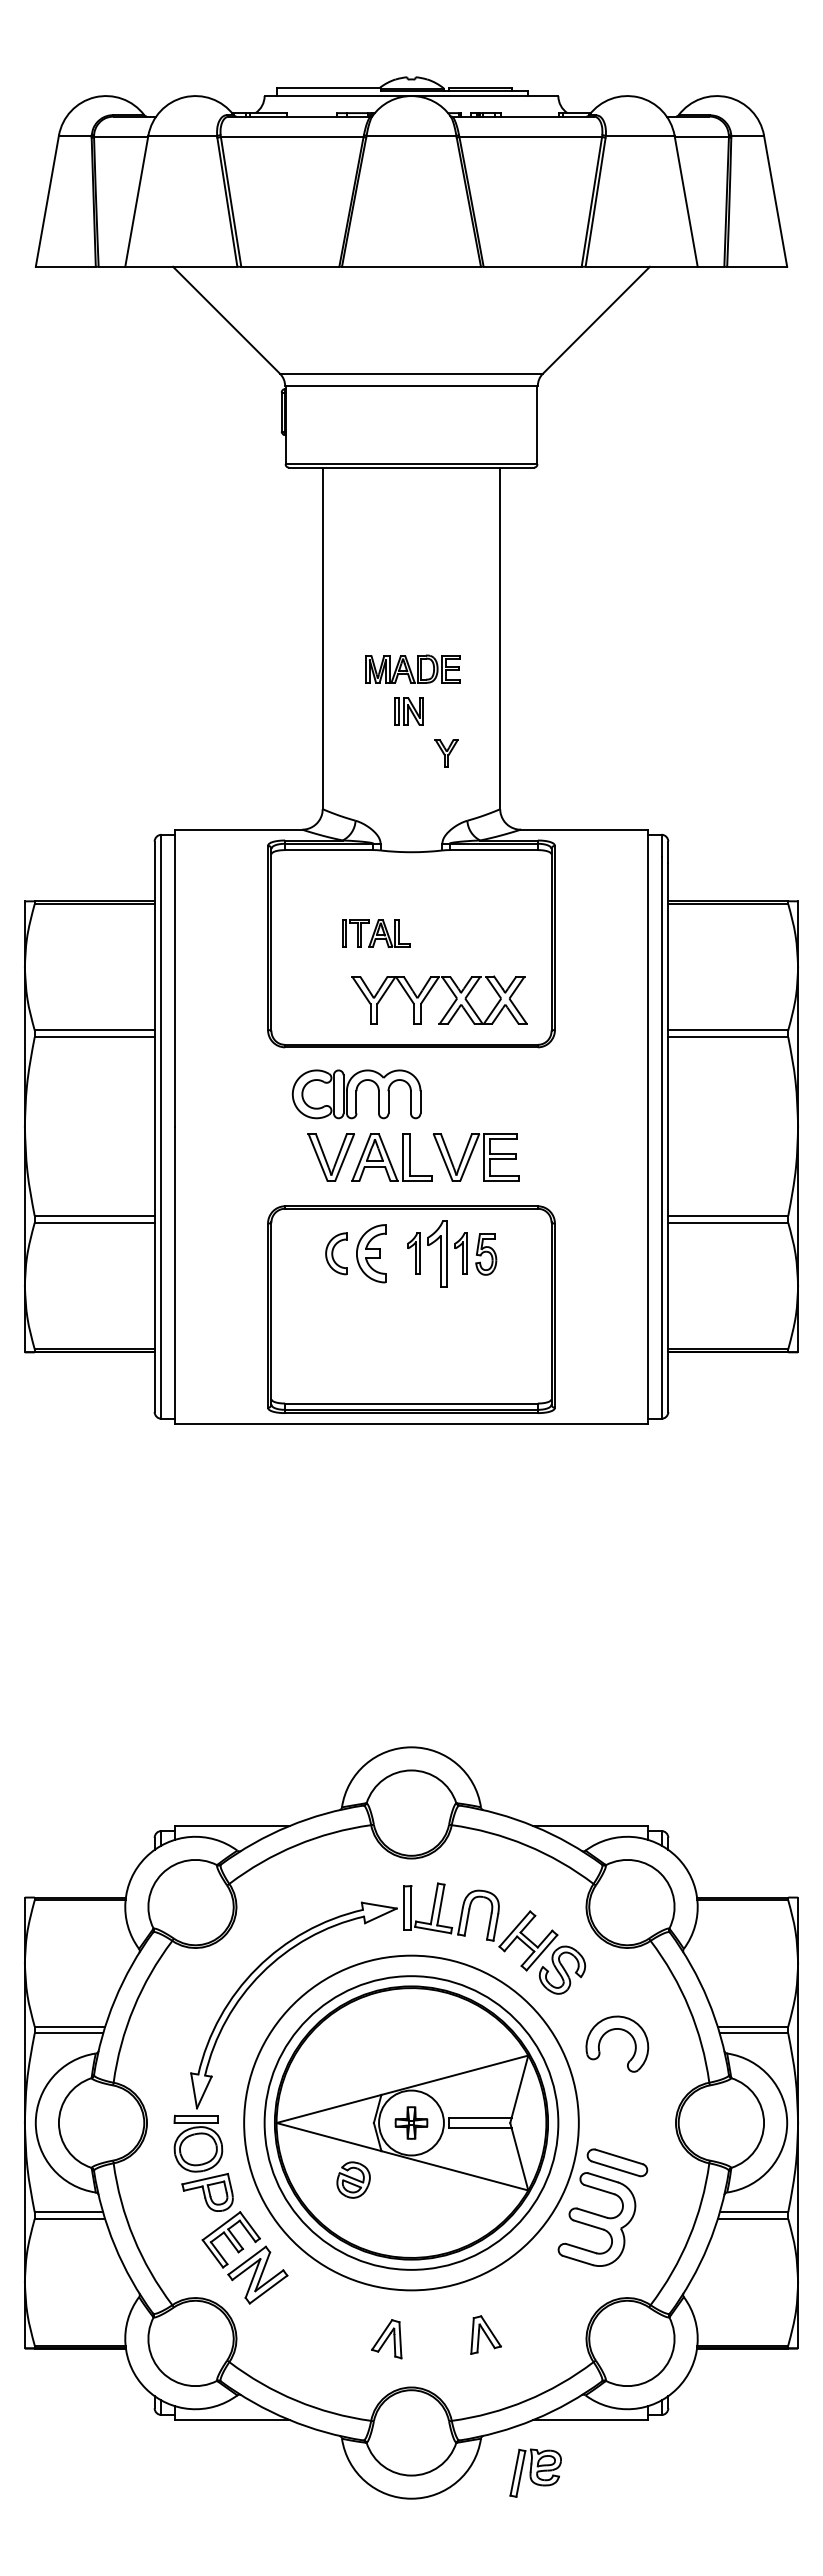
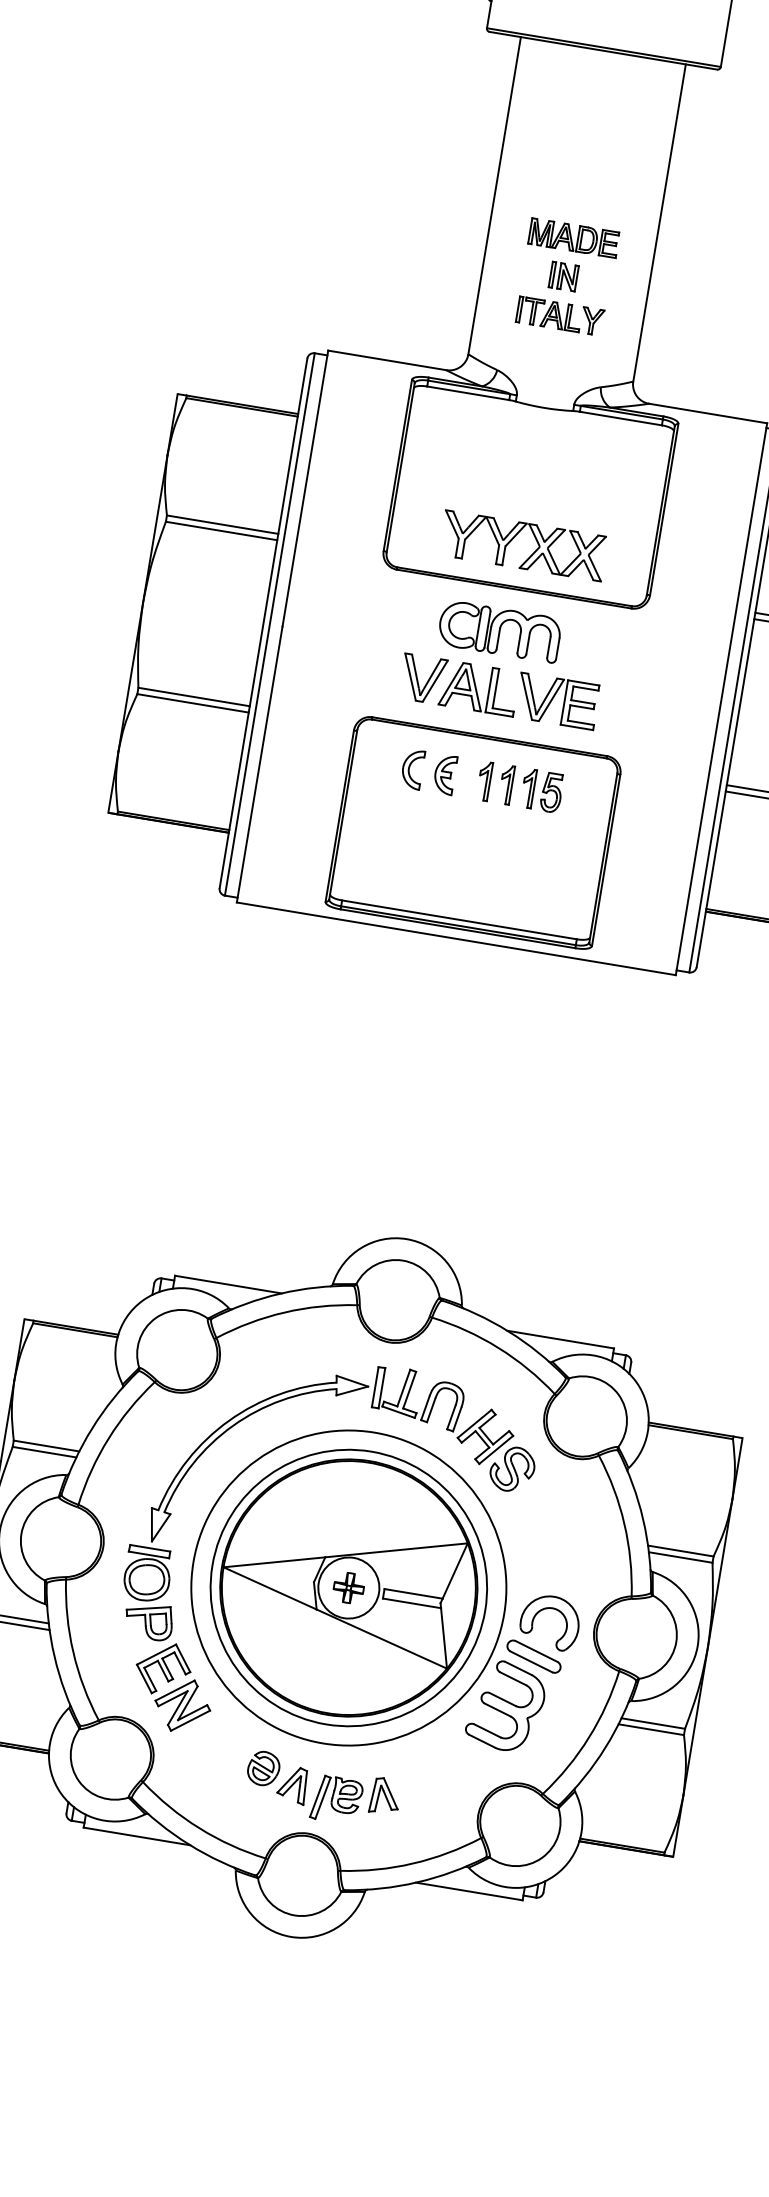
part: (376, 933) -> (549, 314), moved
part: (429, 993) -> (515, 537), moved
part: (356, 1094) -> (499, 631), moved
part: (370, 1253) -> (444, 774), size x0.71
part: (437, 1253) -> (506, 784), size x0.62
part: (614, 2030) -> (549, 1609), moved
part: (353, 2179) -> (263, 1768), moved
part: (535, 2472) -> (336, 1799), moved

